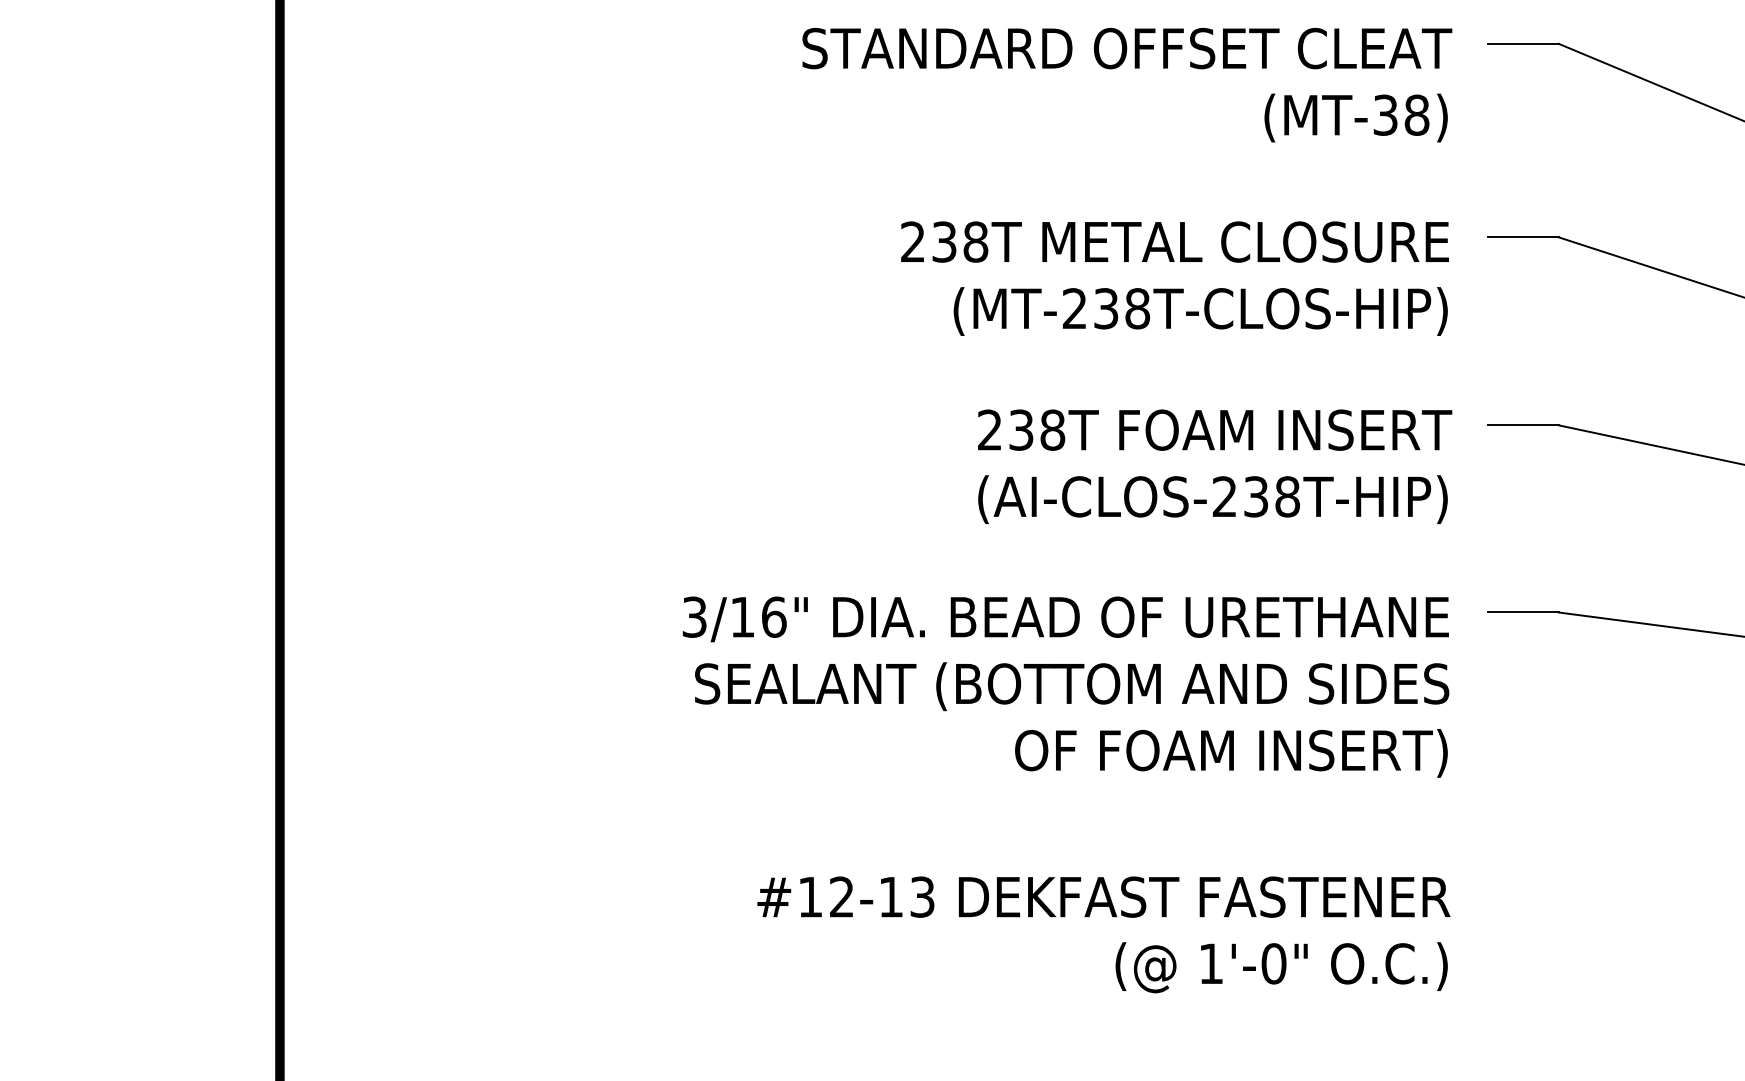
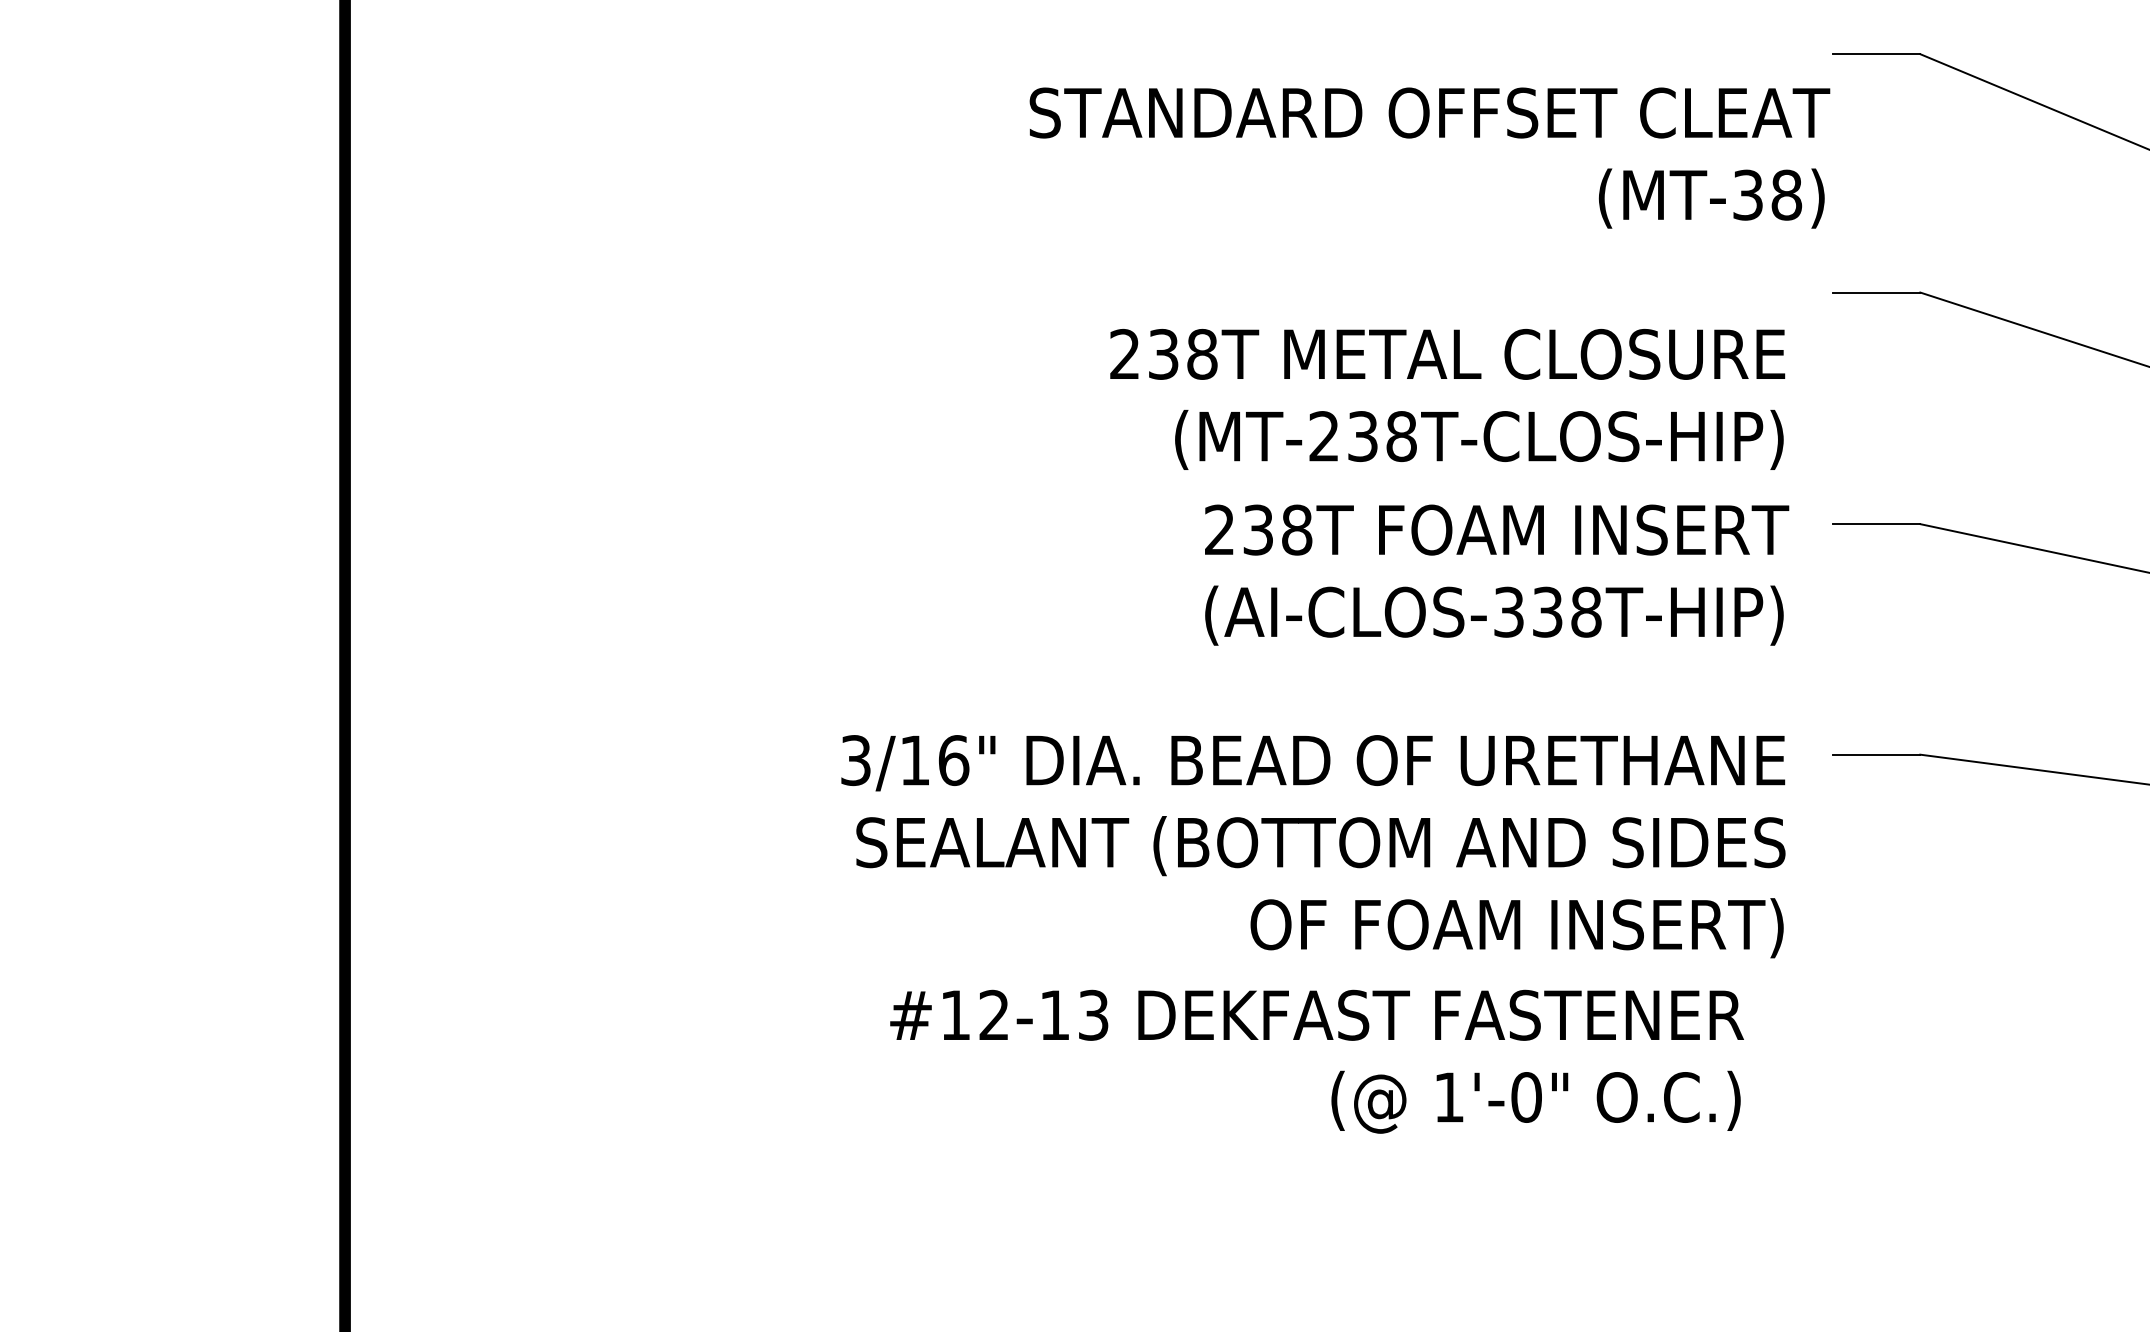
text: (1126, 84) -> (1429, 157), moved
text: (1174, 278) -> (1447, 399), moved
text: (1224, 496) -> (1508, 611), (AI-CLOS-238T-HIP) -> (AI-CLOS-338T-HIP)
text: (1103, 934) -> (1316, 1061), moved

